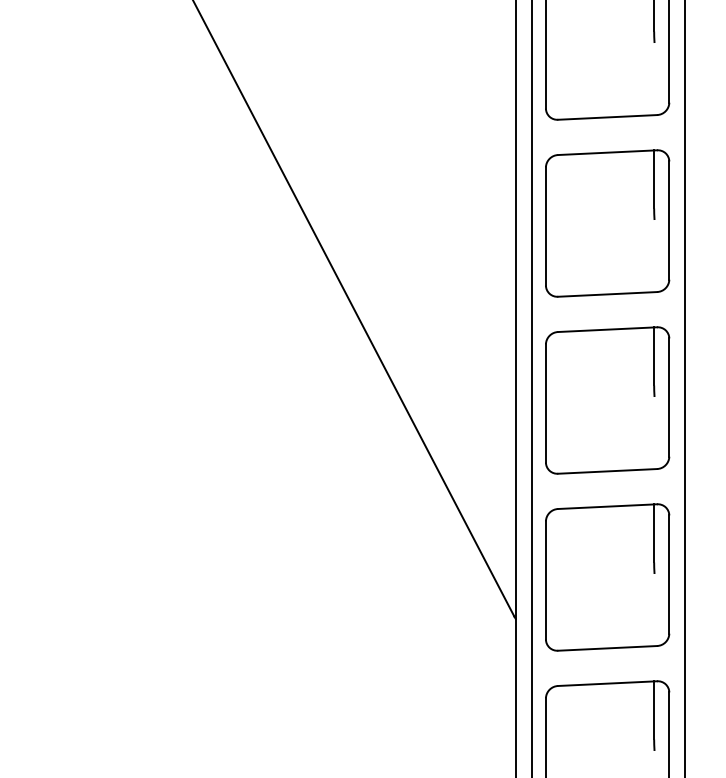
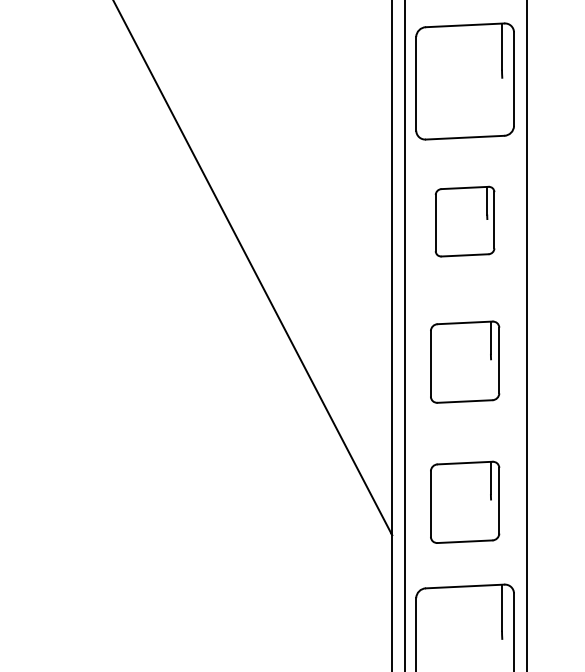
part: (606, 223) -> (464, 221), size x0.6
part: (606, 401) -> (464, 362), size x0.7
part: (606, 577) -> (464, 502), size x0.7

